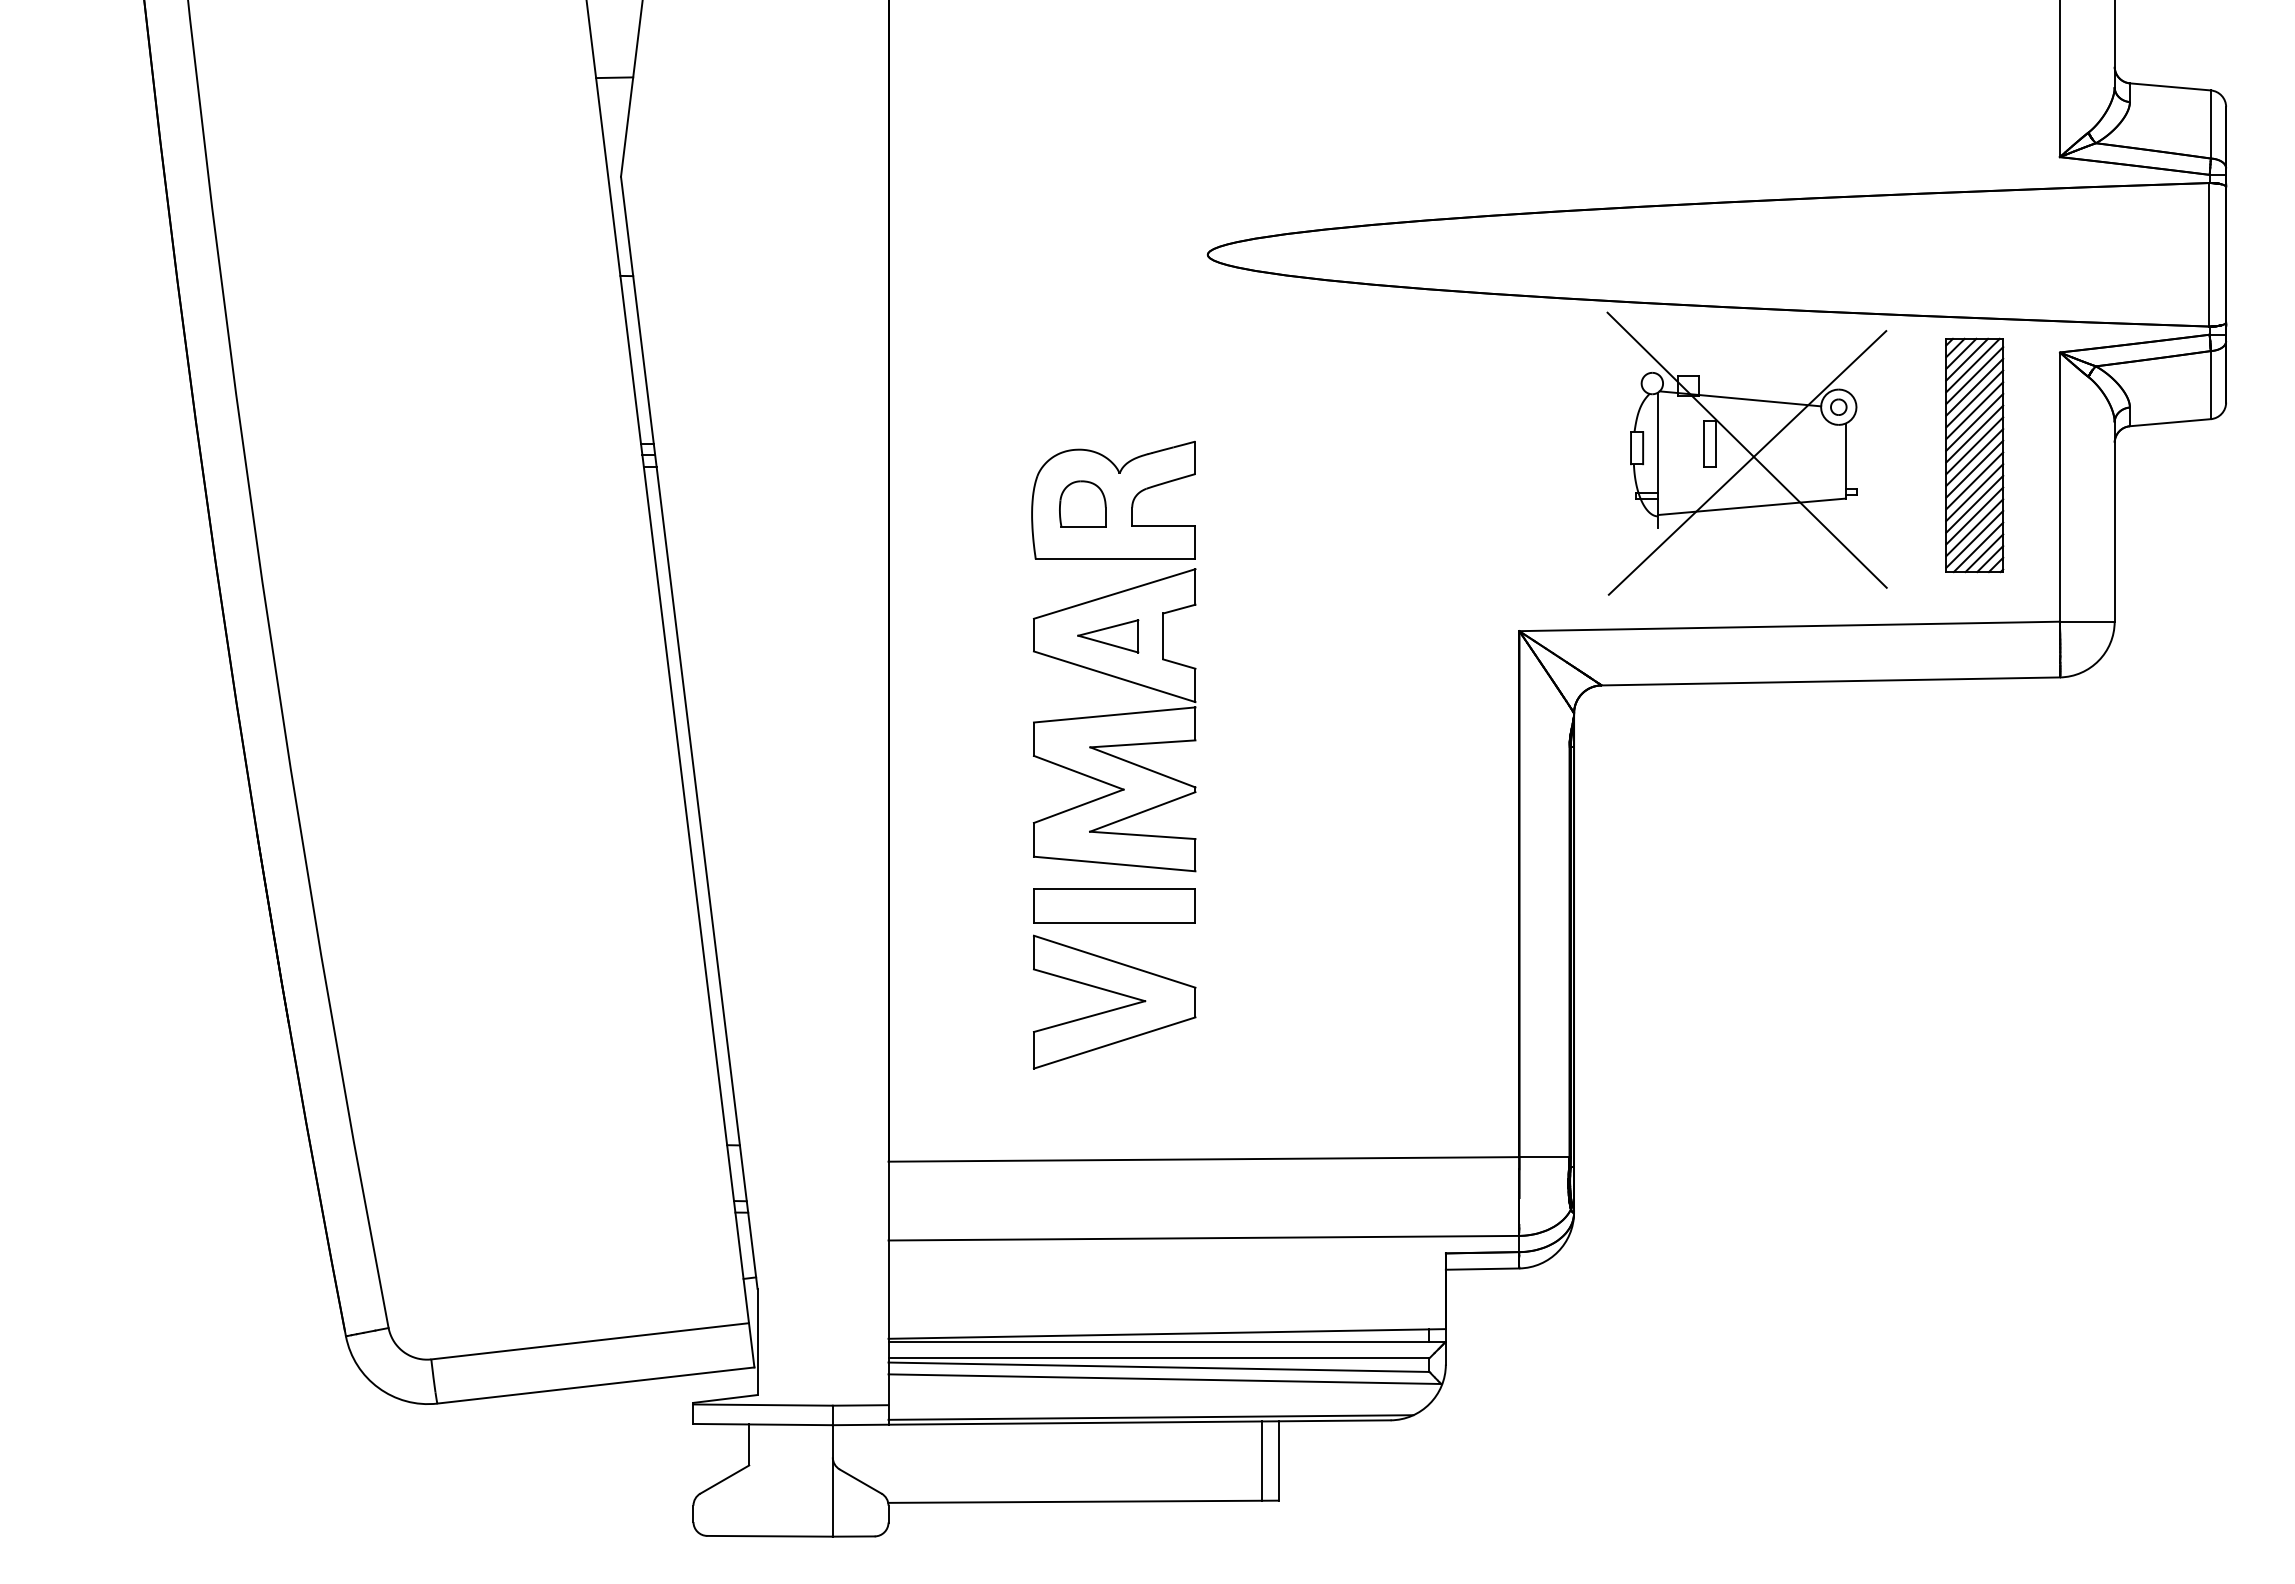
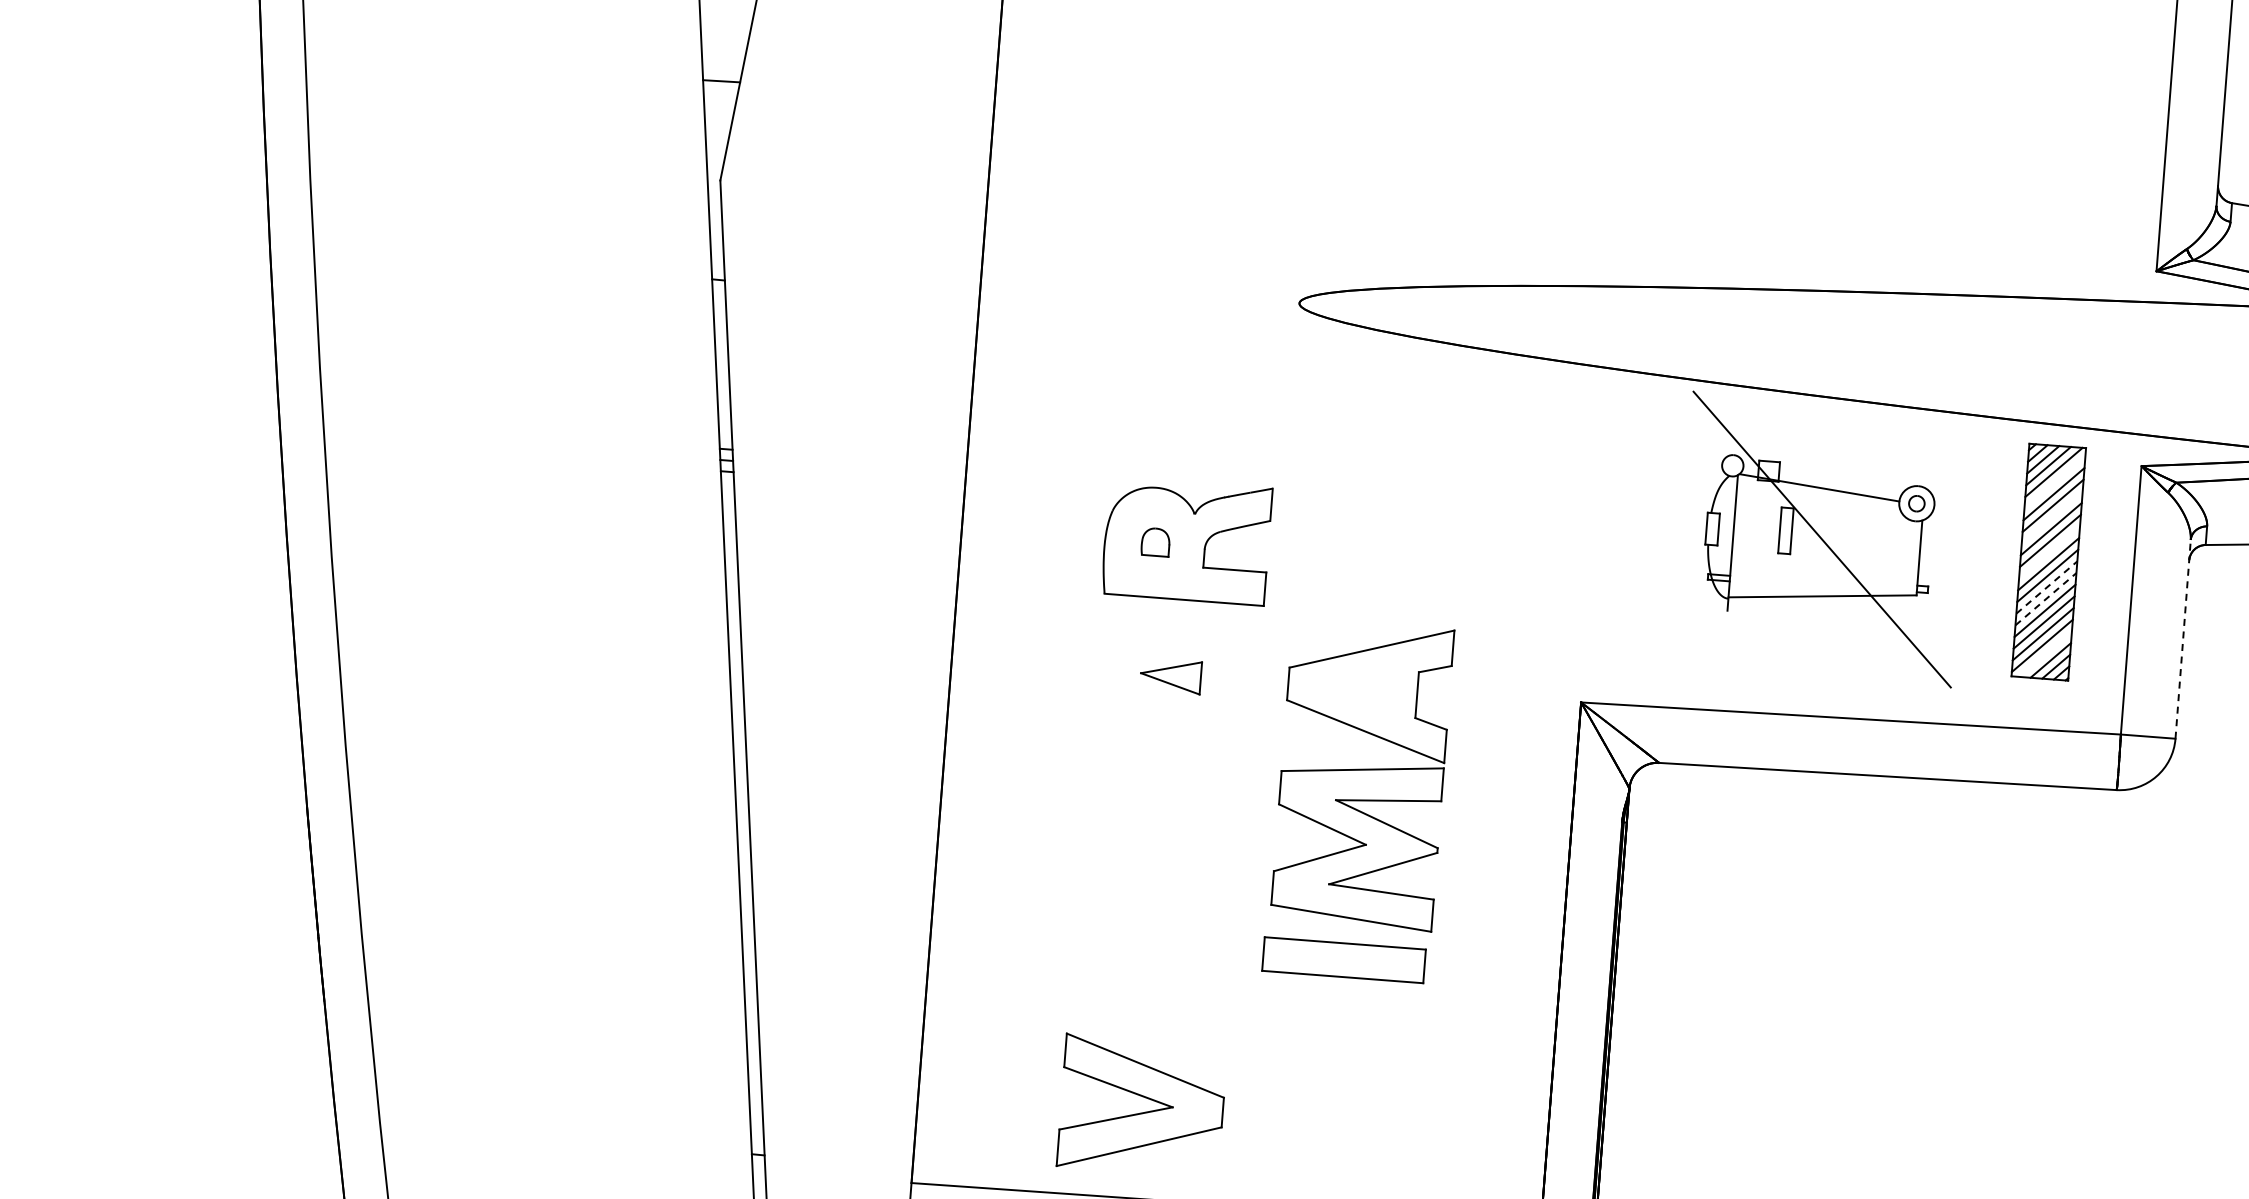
line: (1974, 375) -> (2054, 482), removed
line: (1974, 410) -> (2051, 517), removed
line: (1974, 445) -> (2049, 552), removed
line: (1747, 462) -> (1821, 551), removed
line: (1975, 480) -> (2047, 587), solid -> dashed
line: (1975, 492) -> (2046, 599), solid -> dashed
part: (1082, 503) -> (1155, 541), size x0.6
line: (2114, 522) -> (2182, 639), solid -> dashed
line: (1978, 547) -> (2045, 654), removed
part: (1114, 720) -> (1362, 775), moved
part: (1114, 905) -> (1343, 959), moved
part: (1117, 1007) -> (1144, 1111), moved

